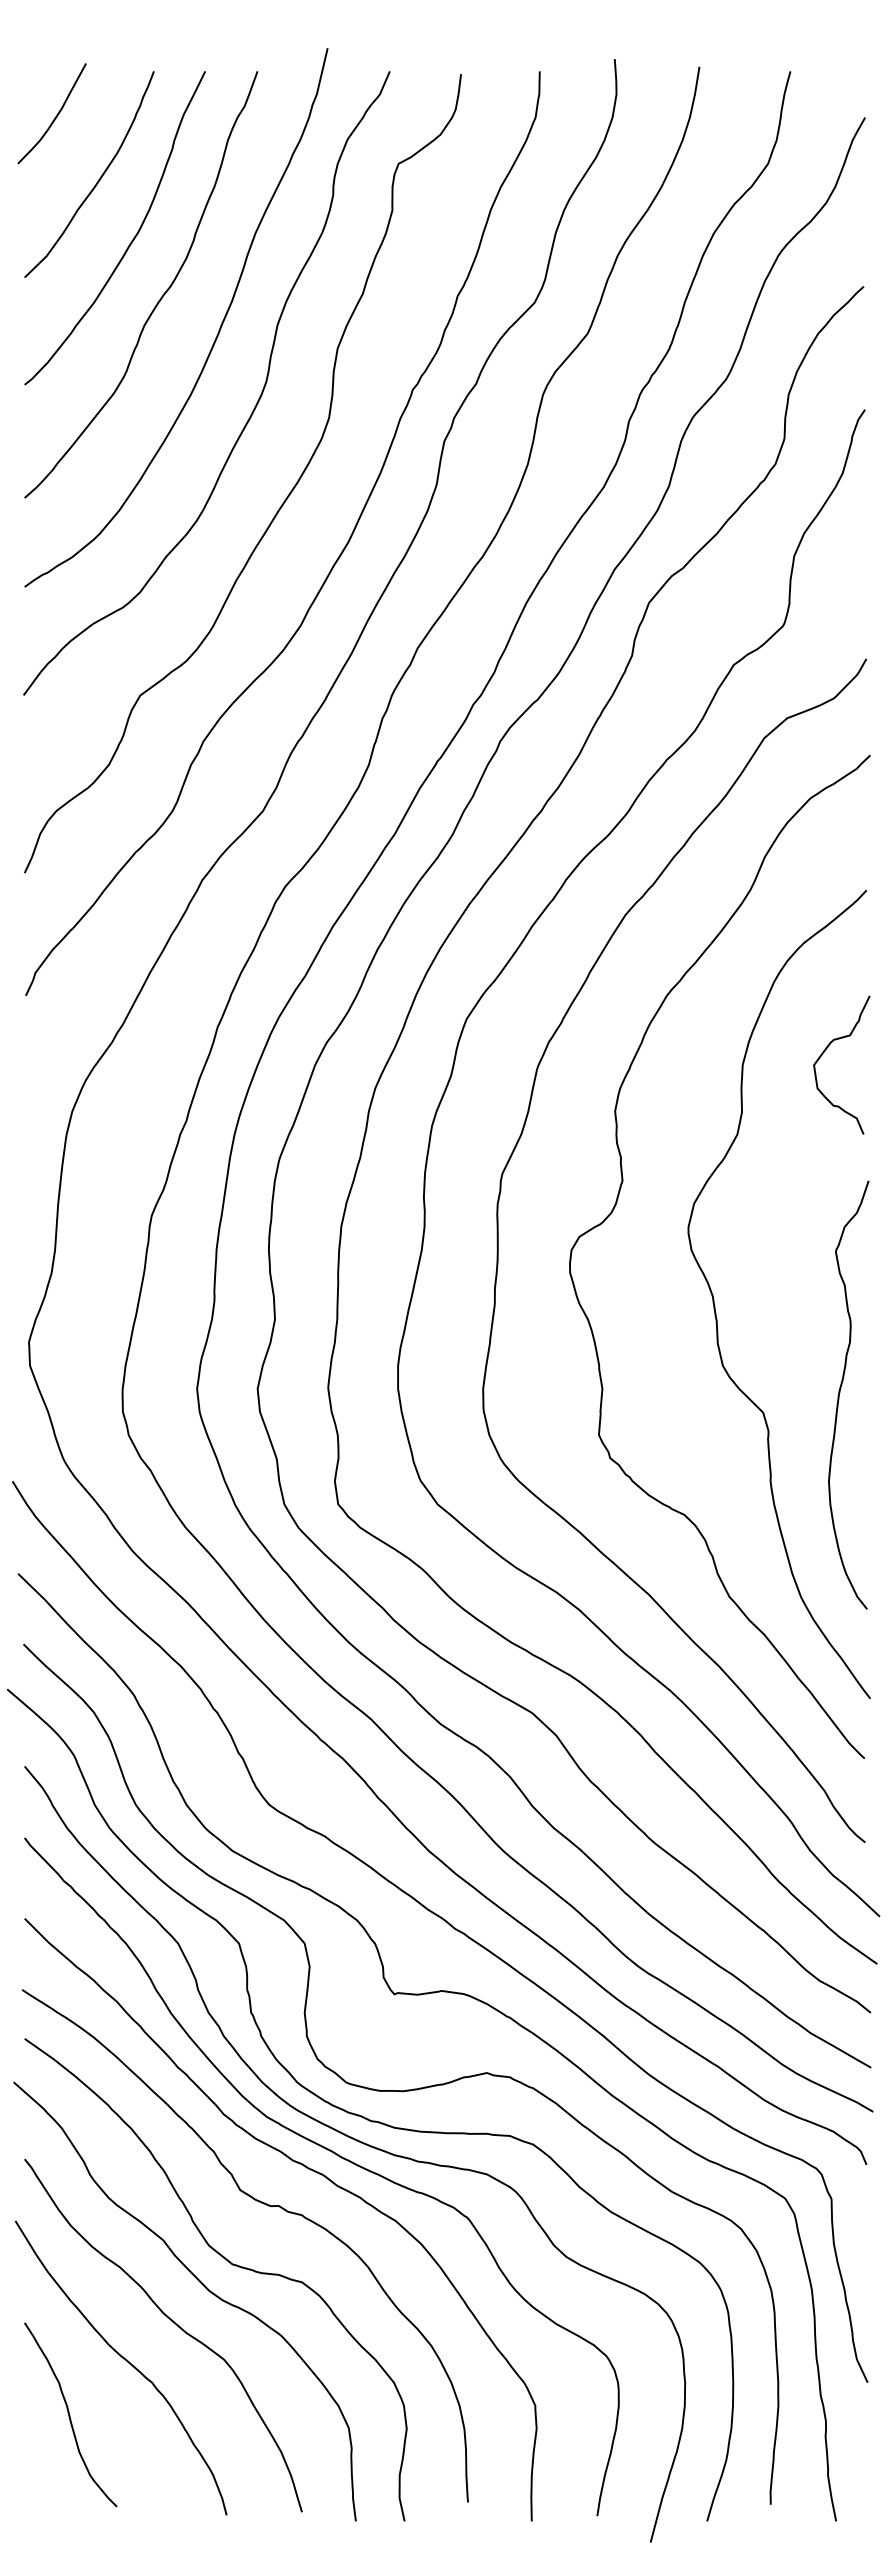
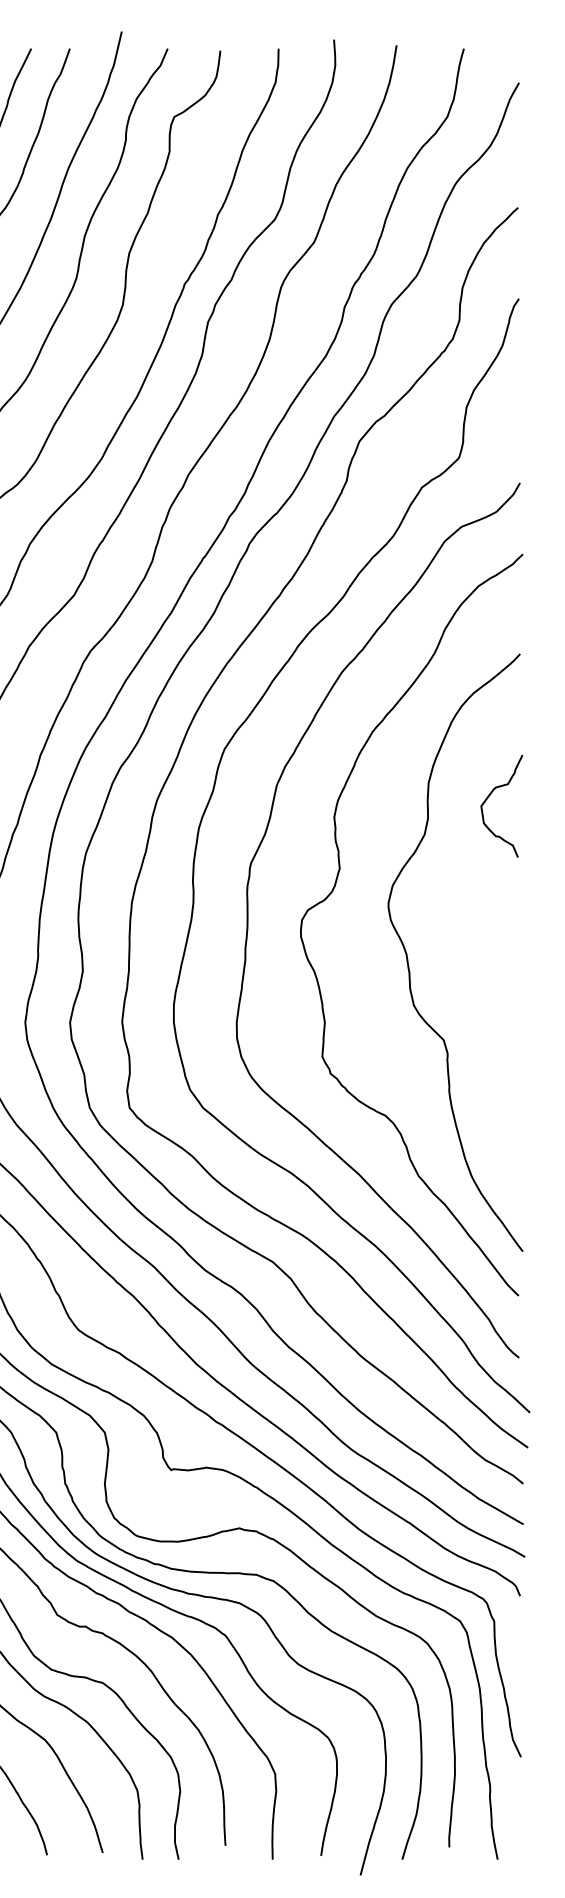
curve: (825, 1051) -> (489, 796), moved
curve: (840, 1393) -> (500, 1025), removed

